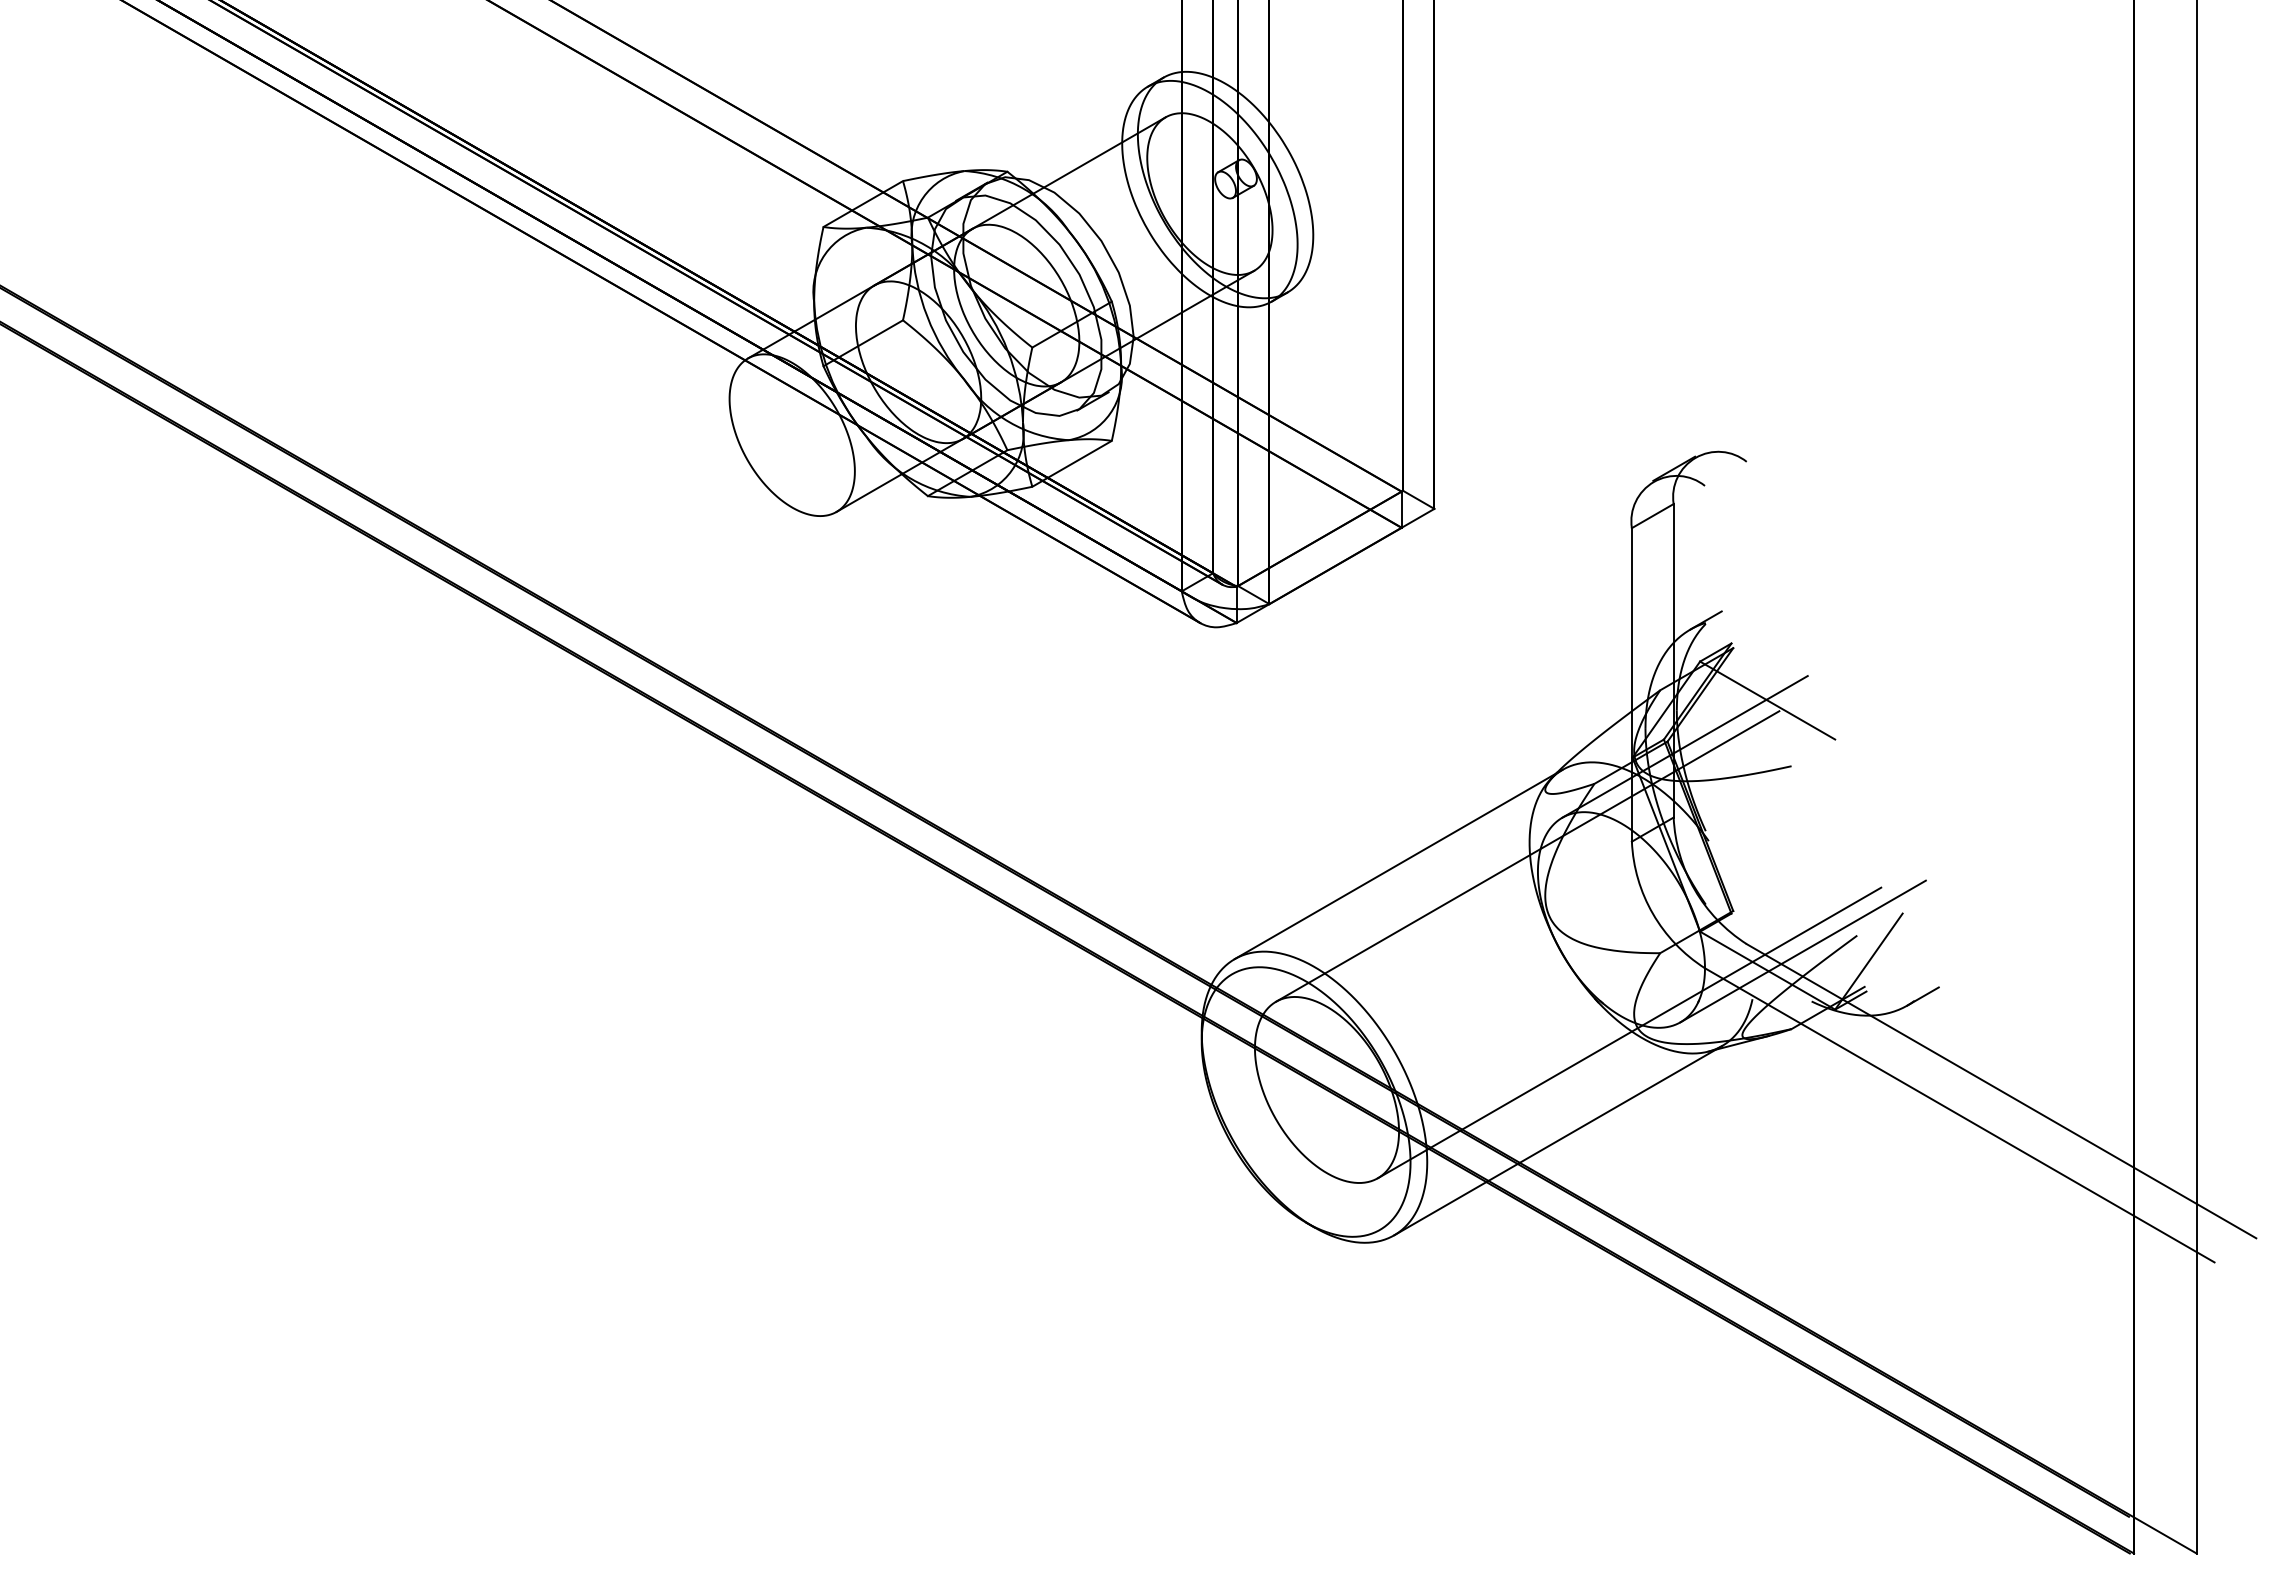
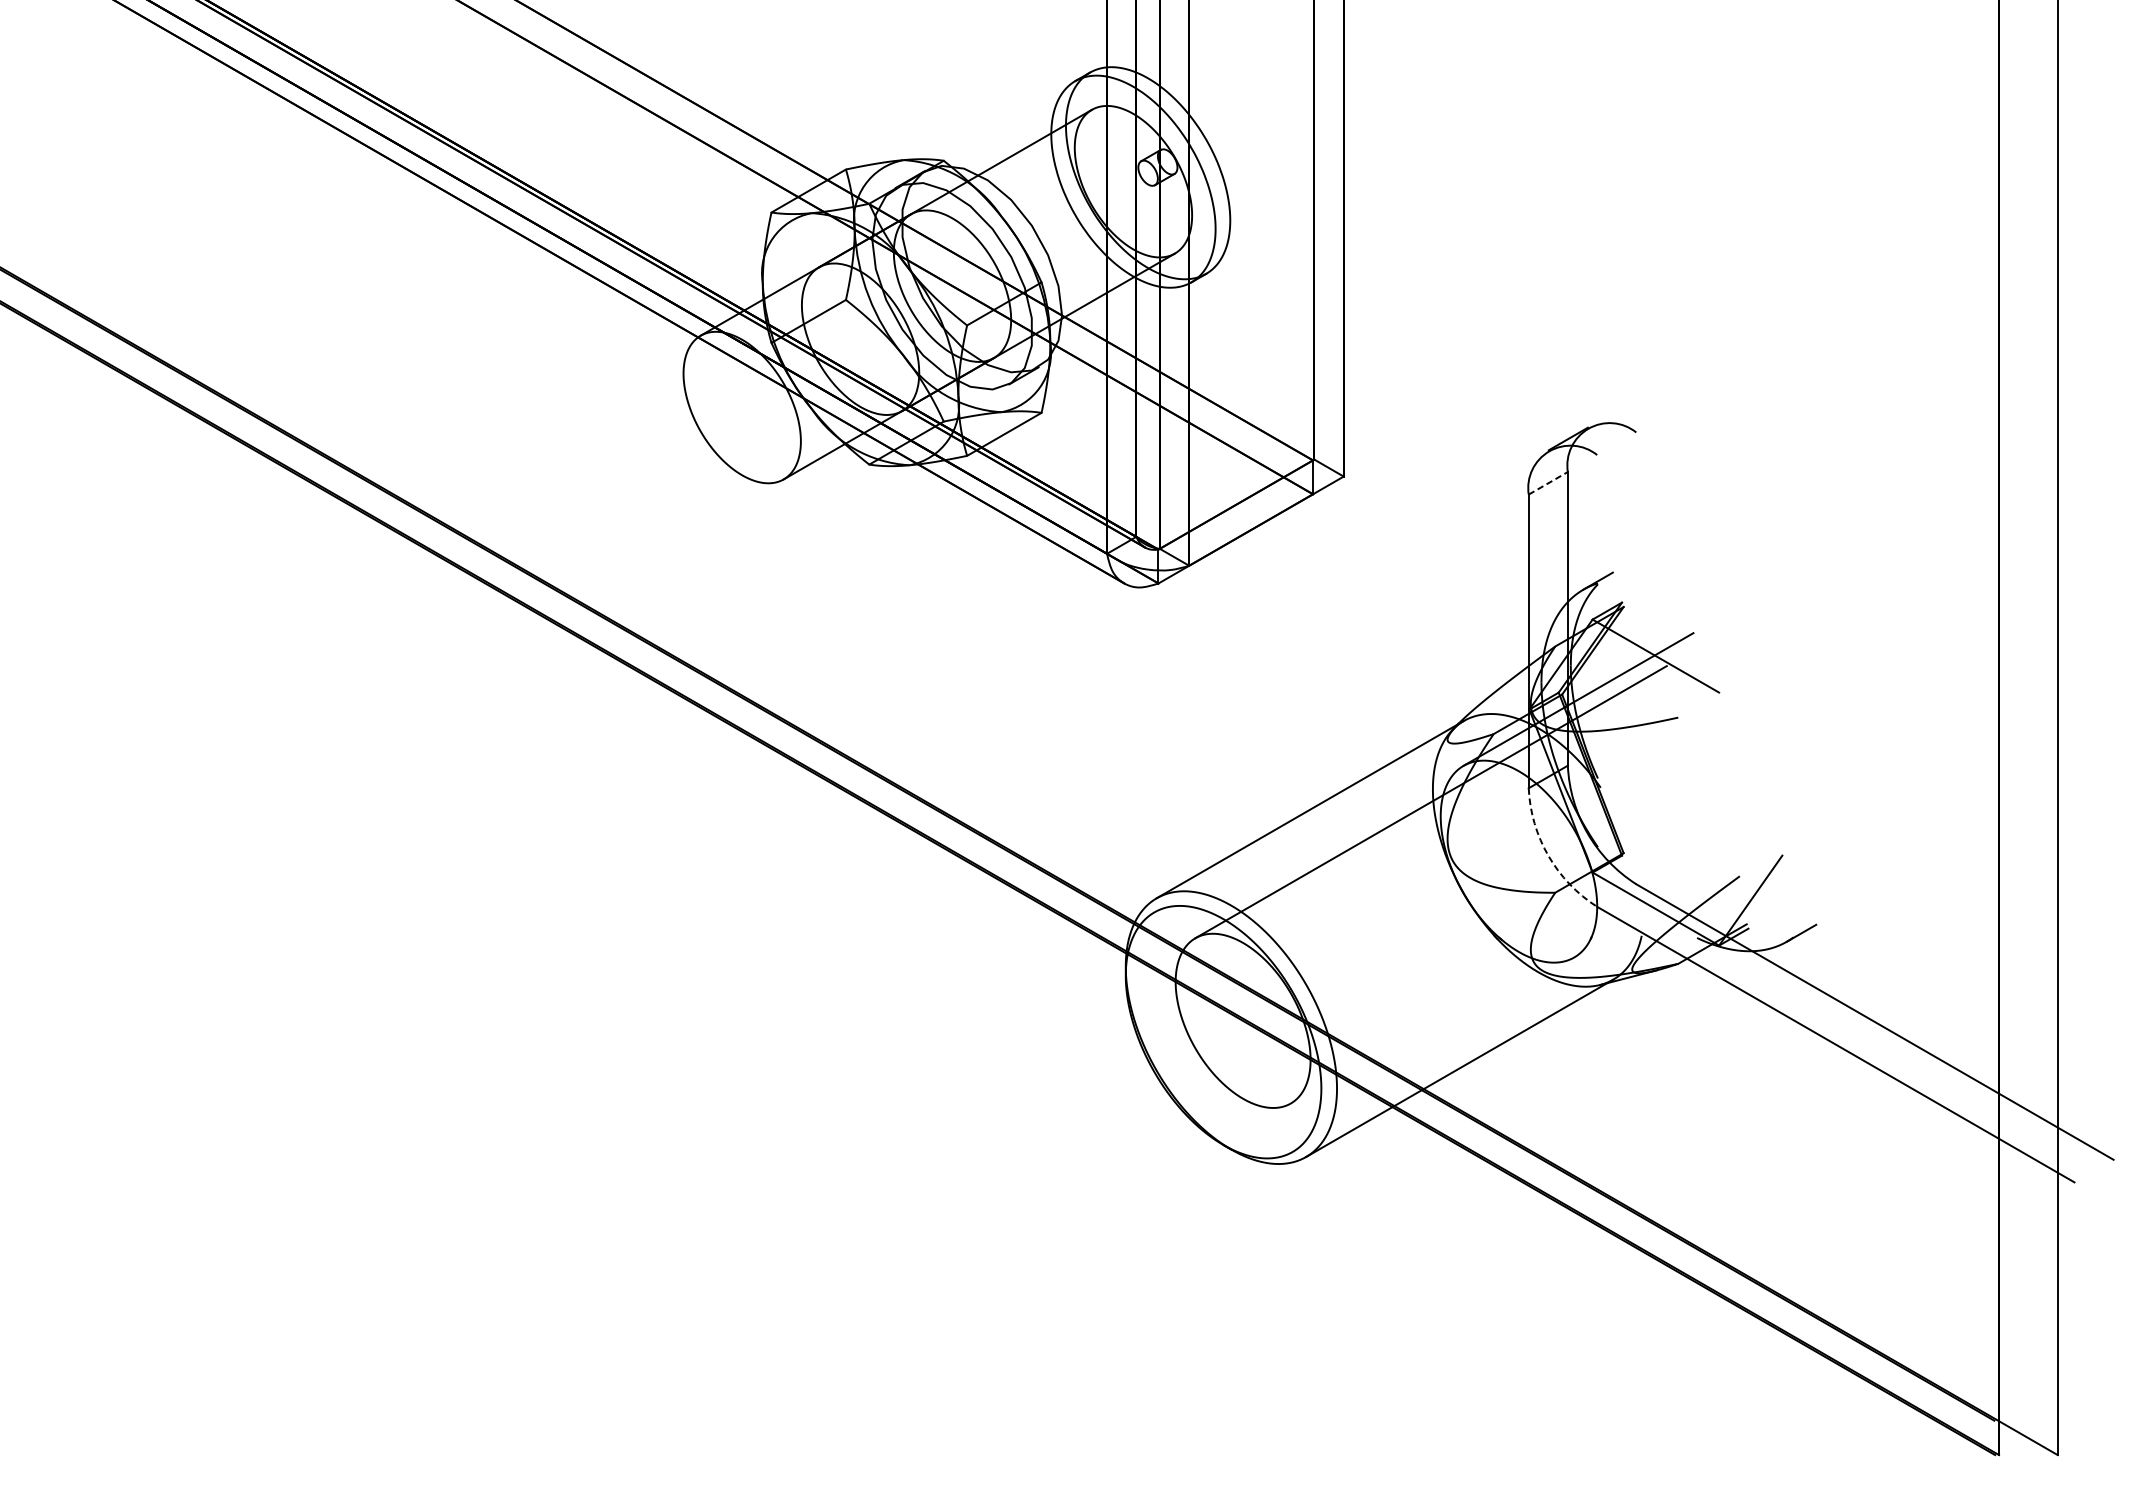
line: (1653, 515) -> (1548, 482), solid -> dashed
arc: (1652, 913) -> (1548, 855), solid -> dashed
line: (1802, 951) -> (1688, 891), removed
line: (1629, 1032) -> (1526, 967), removed

